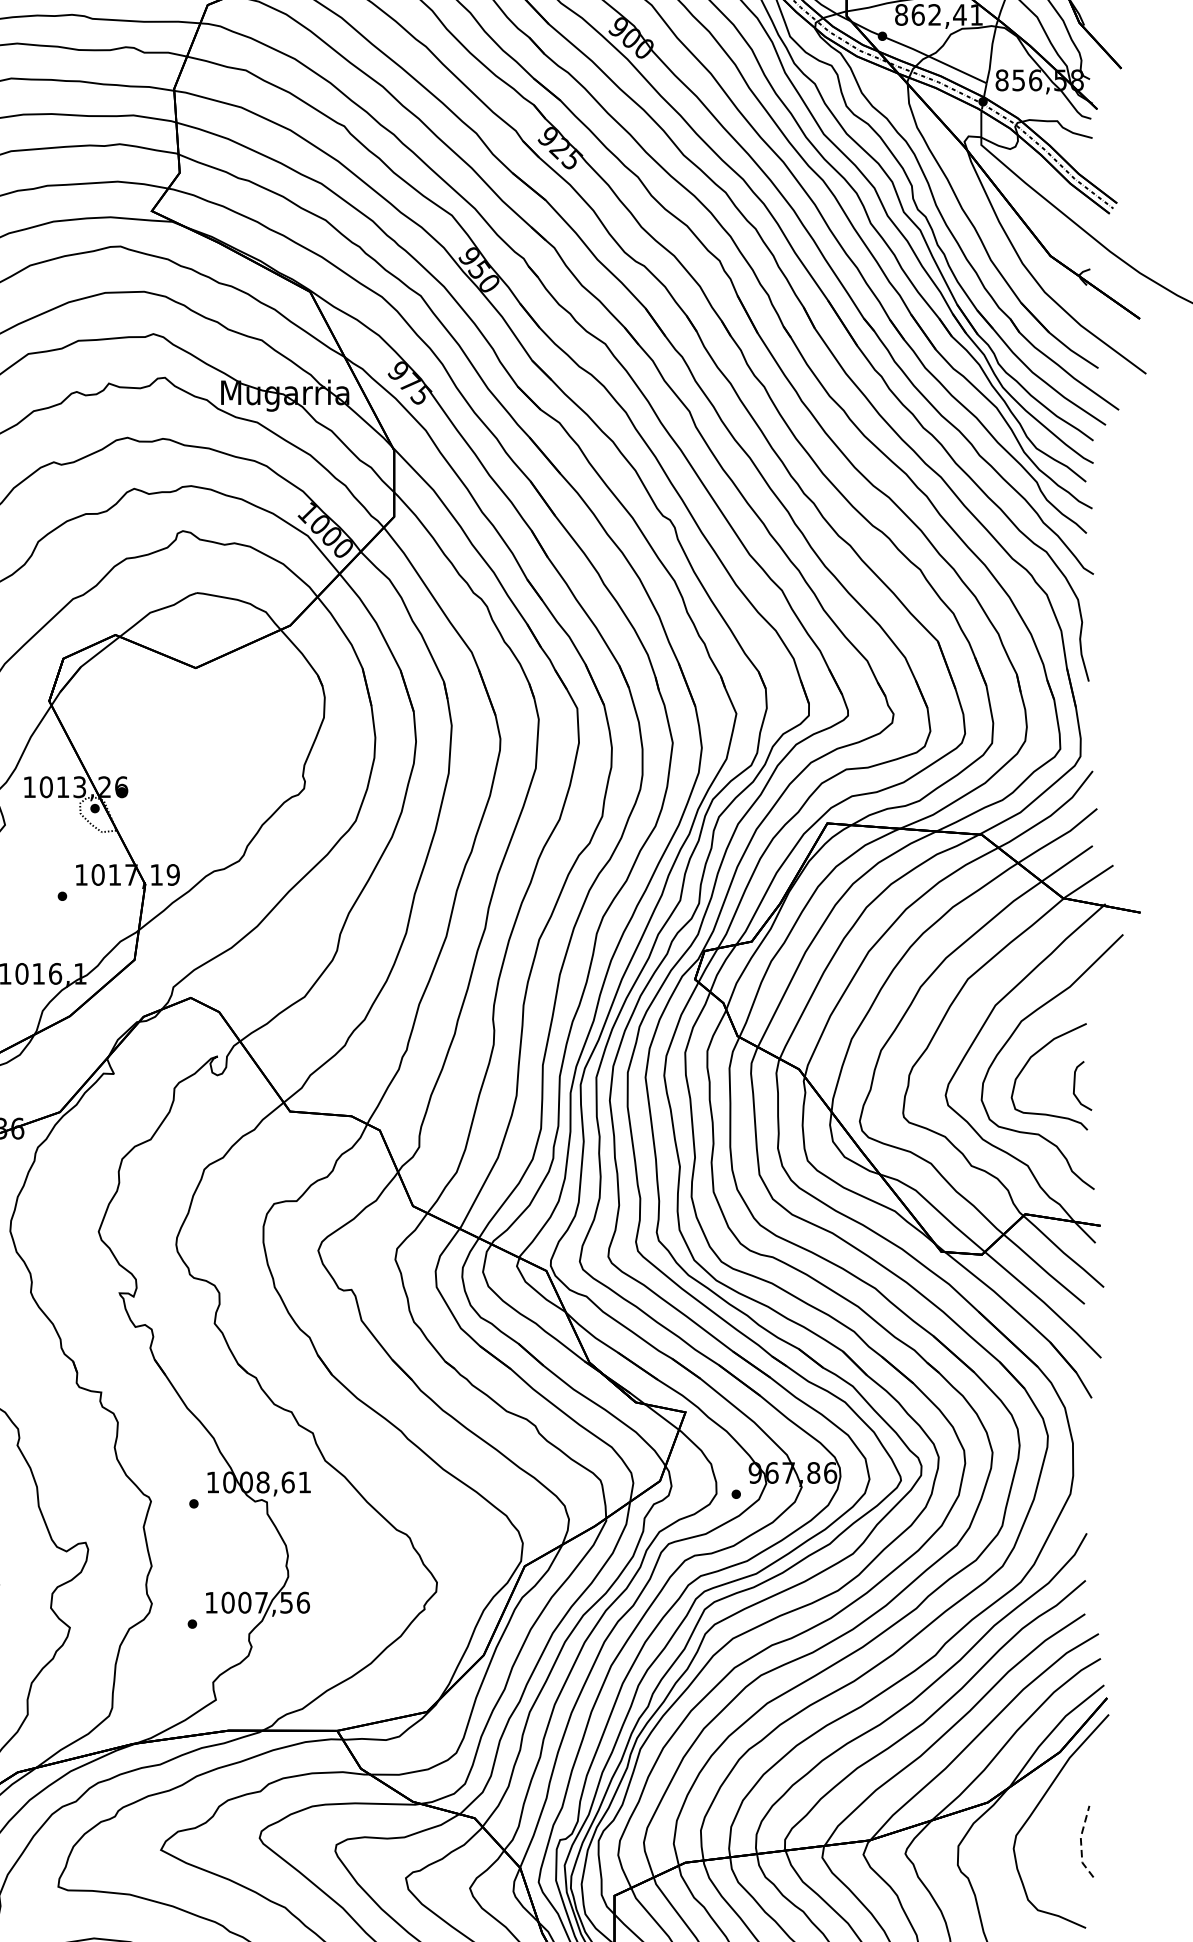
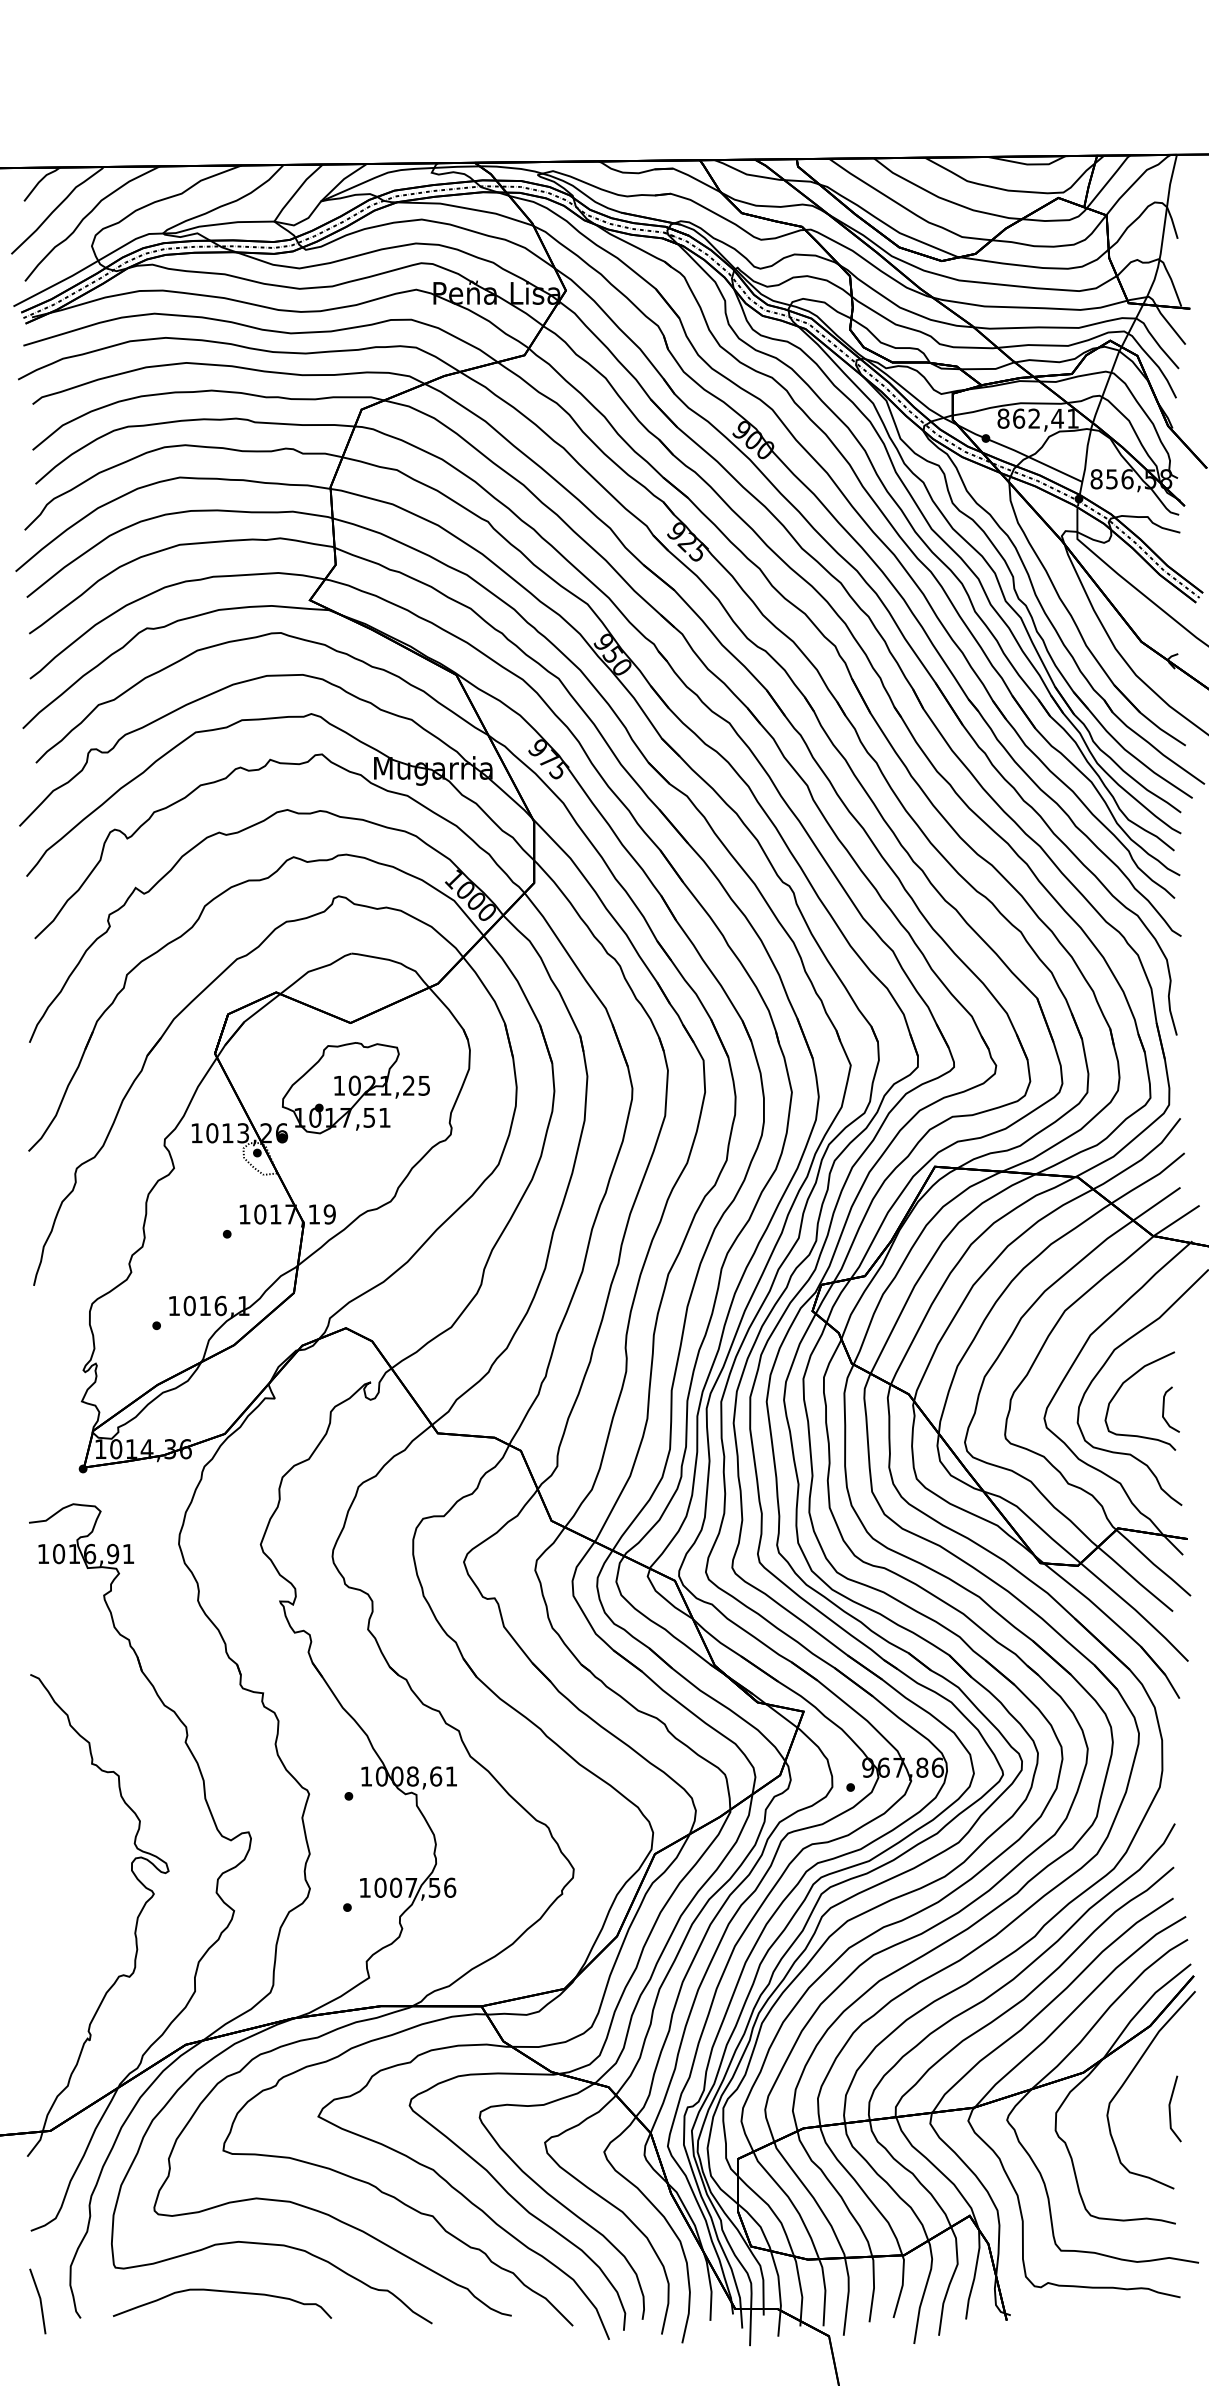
part: (201, 738) -> (355, 1088), added
line: (1080, 1842) -> (1169, 2109), dashed -> solid

